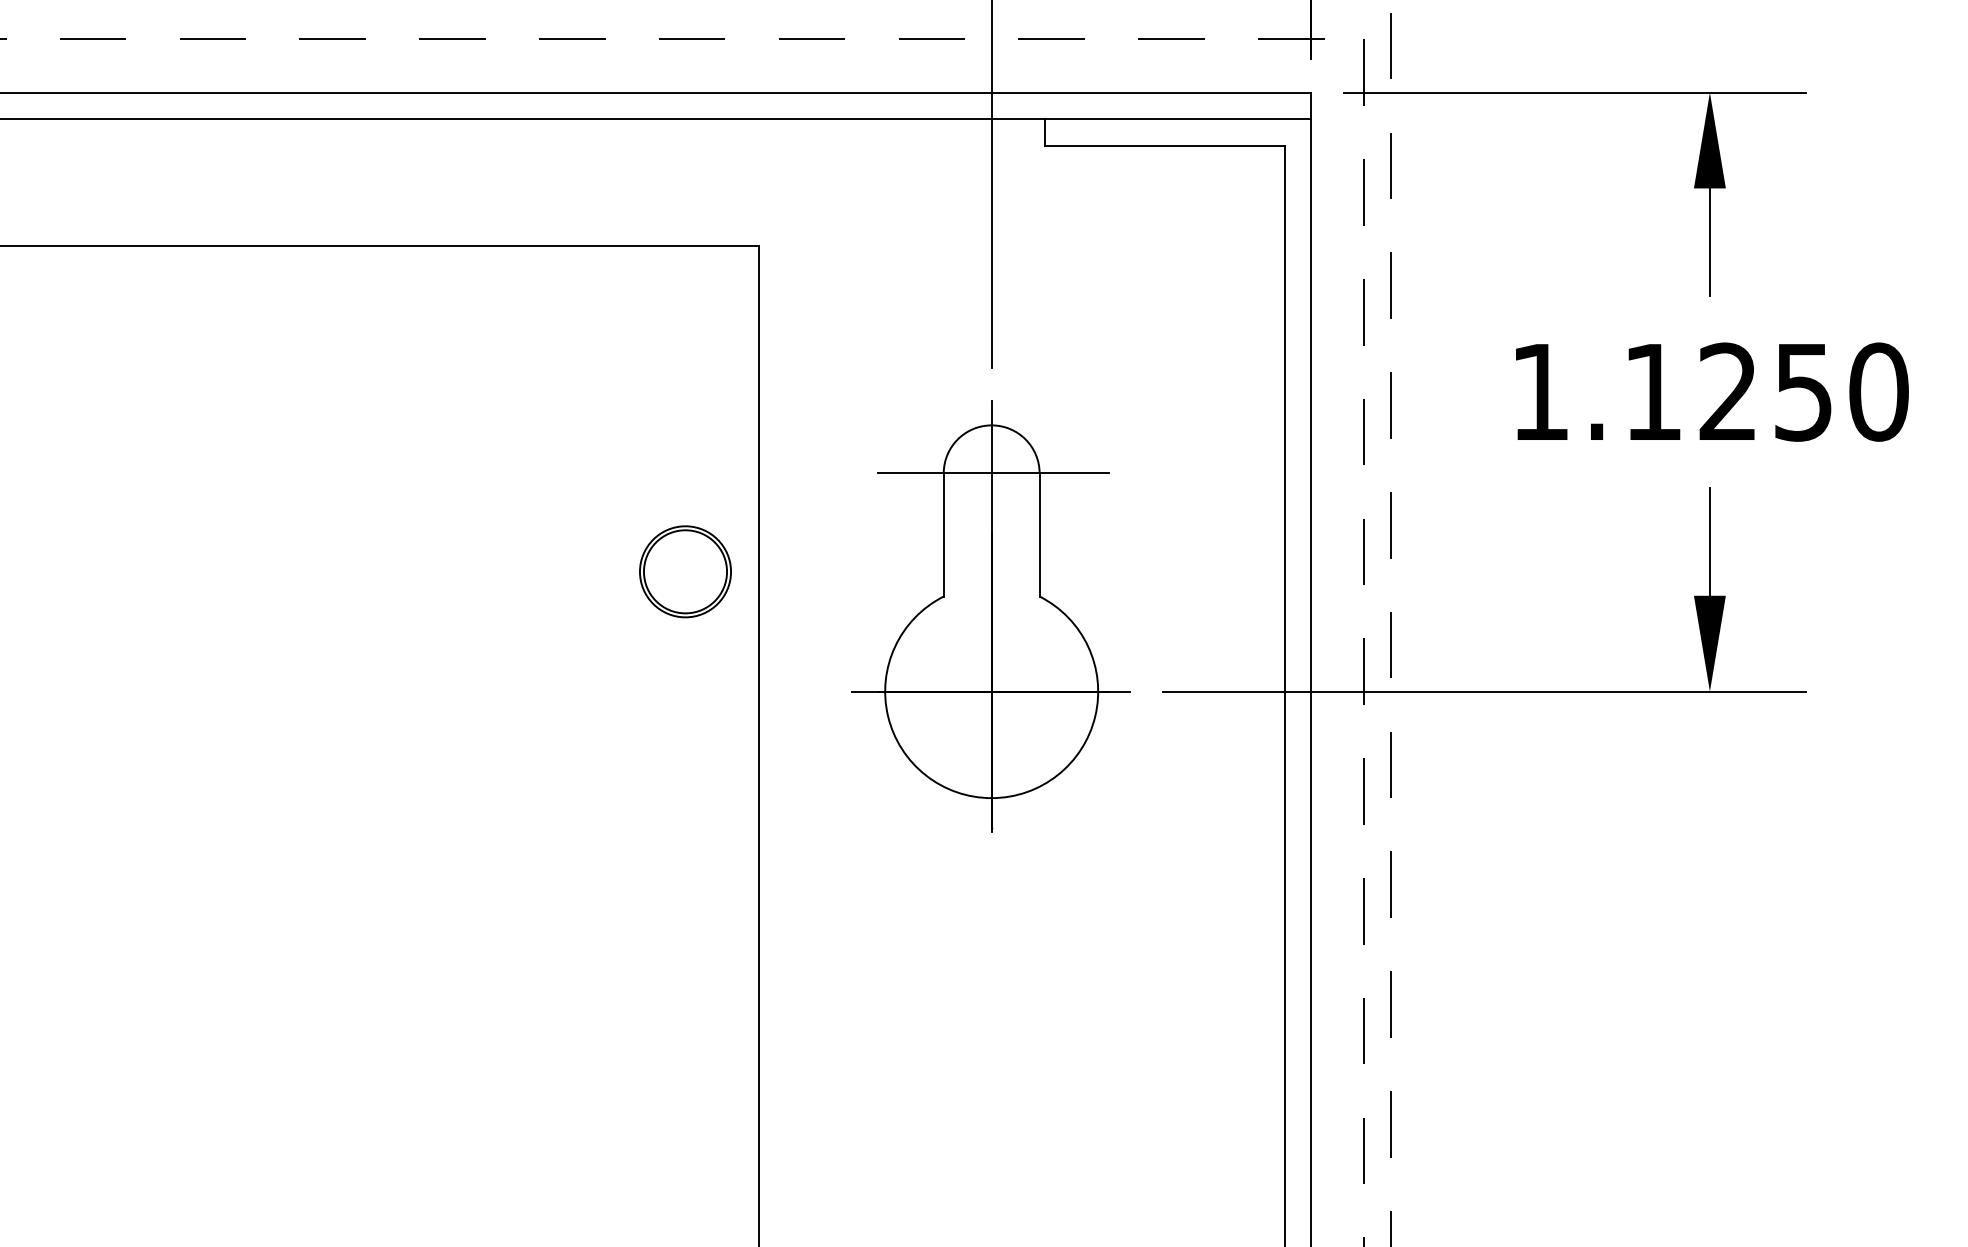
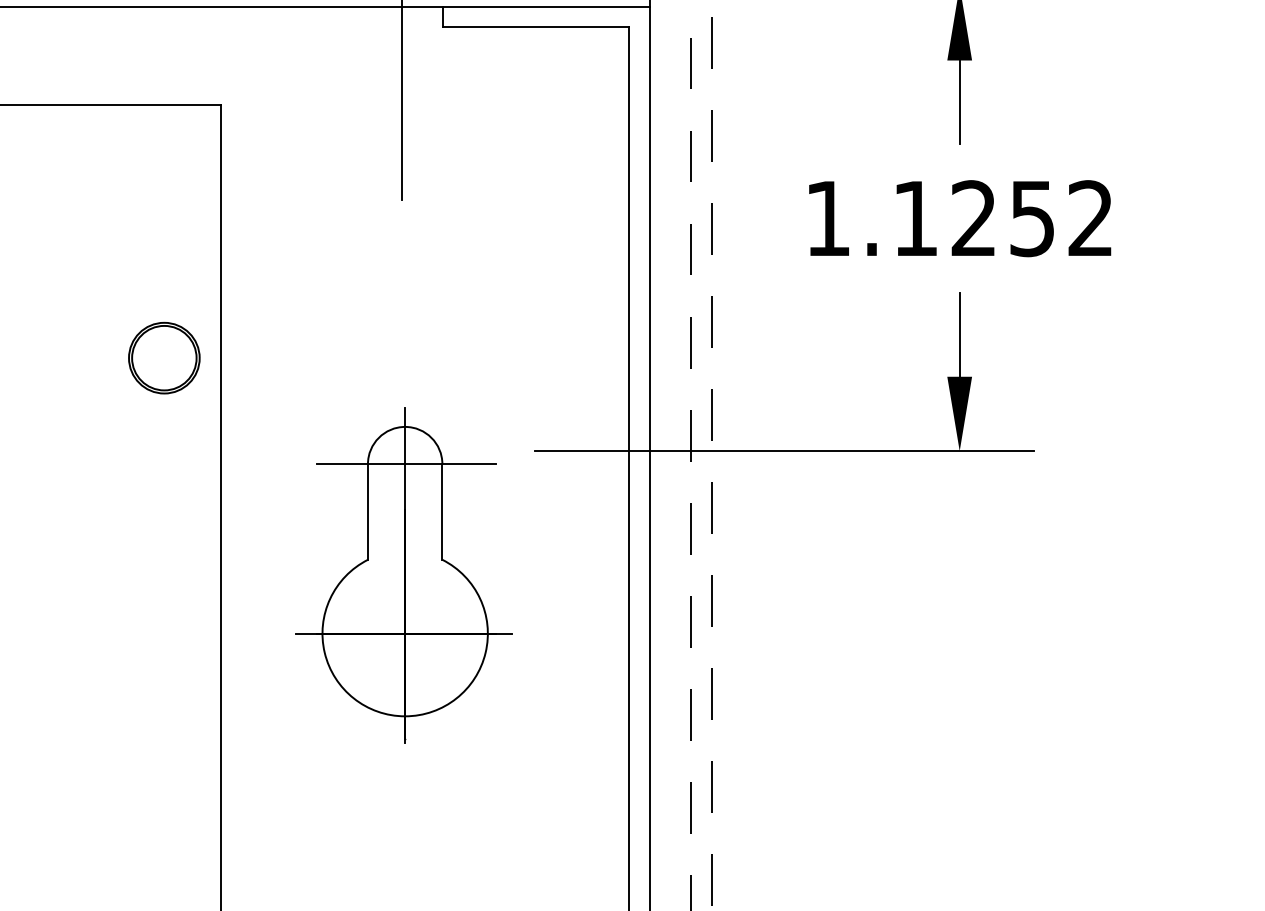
text: (1878, 391) -> (1090, 218), 1.1250 -> 1.1252
part: (990, 616) -> (404, 575), moved

